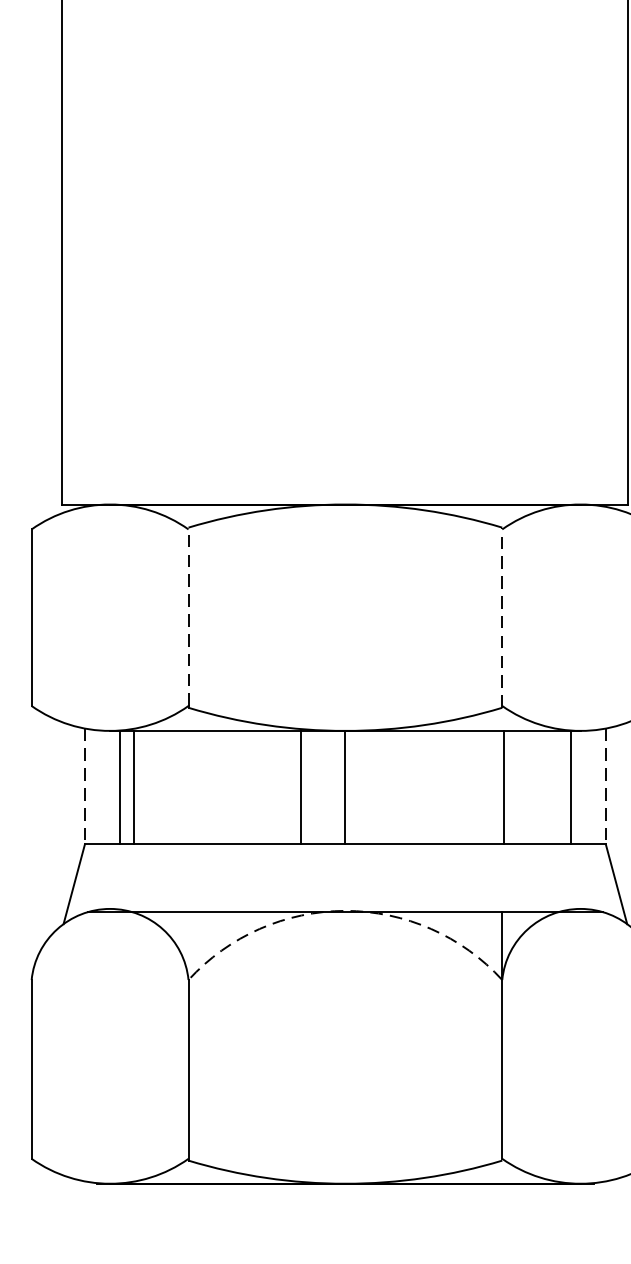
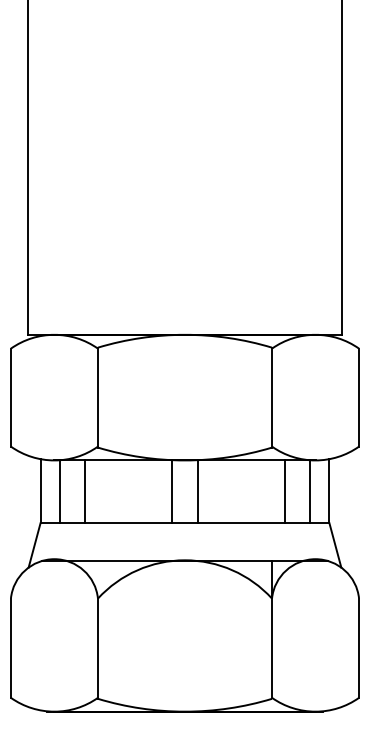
line: (187, 615) -> (97, 396), dashed -> solid
line: (503, 617) -> (272, 397), dashed -> solid
line: (84, 786) -> (40, 491), dashed -> solid
line: (133, 786) -> (84, 491), moved
line: (301, 786) -> (172, 491), moved
line: (344, 786) -> (197, 491), moved
line: (504, 786) -> (285, 491), moved
line: (605, 786) -> (329, 491), dashed -> solid
arc: (346, 911) -> (185, 560), dashed -> solid

